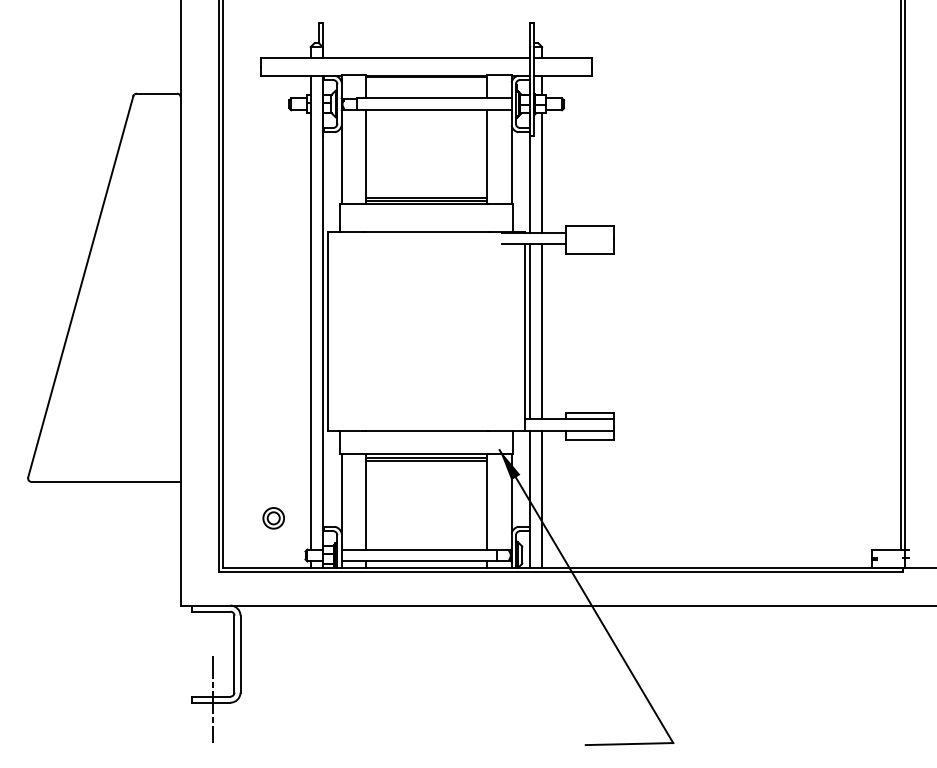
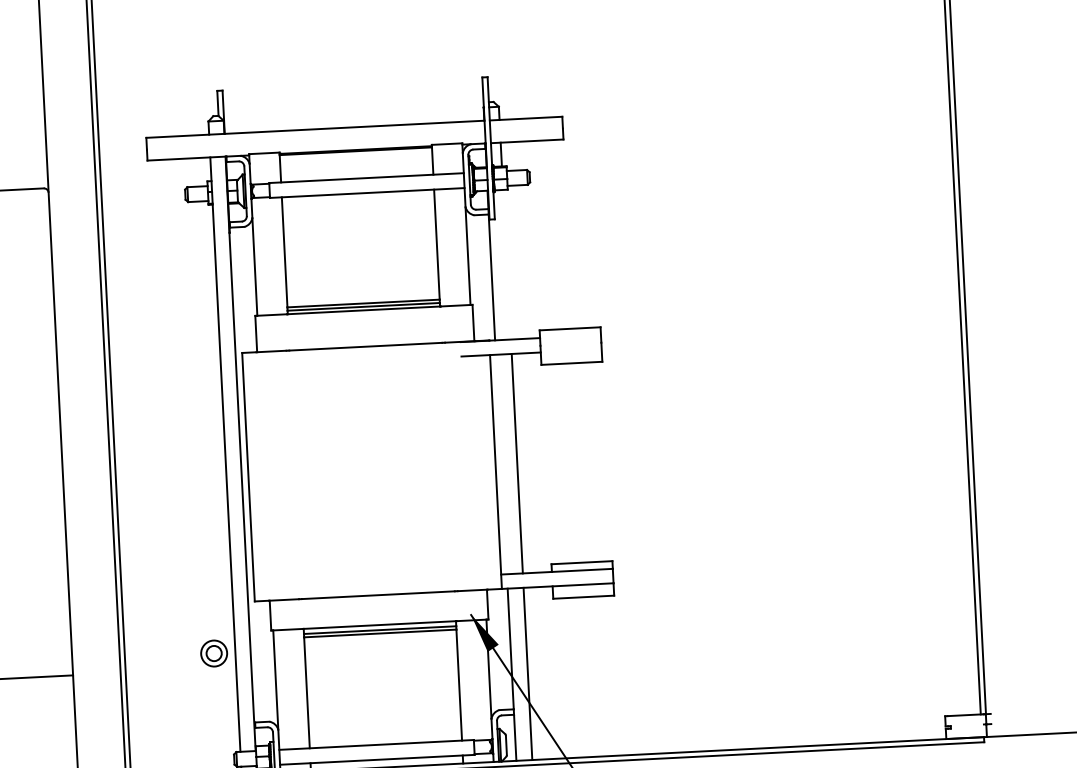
line: (542, 172) -> (507, 264), removed
line: (529, 331) -> (501, 464), removed
part: (273, 518) -> (213, 653), moved

